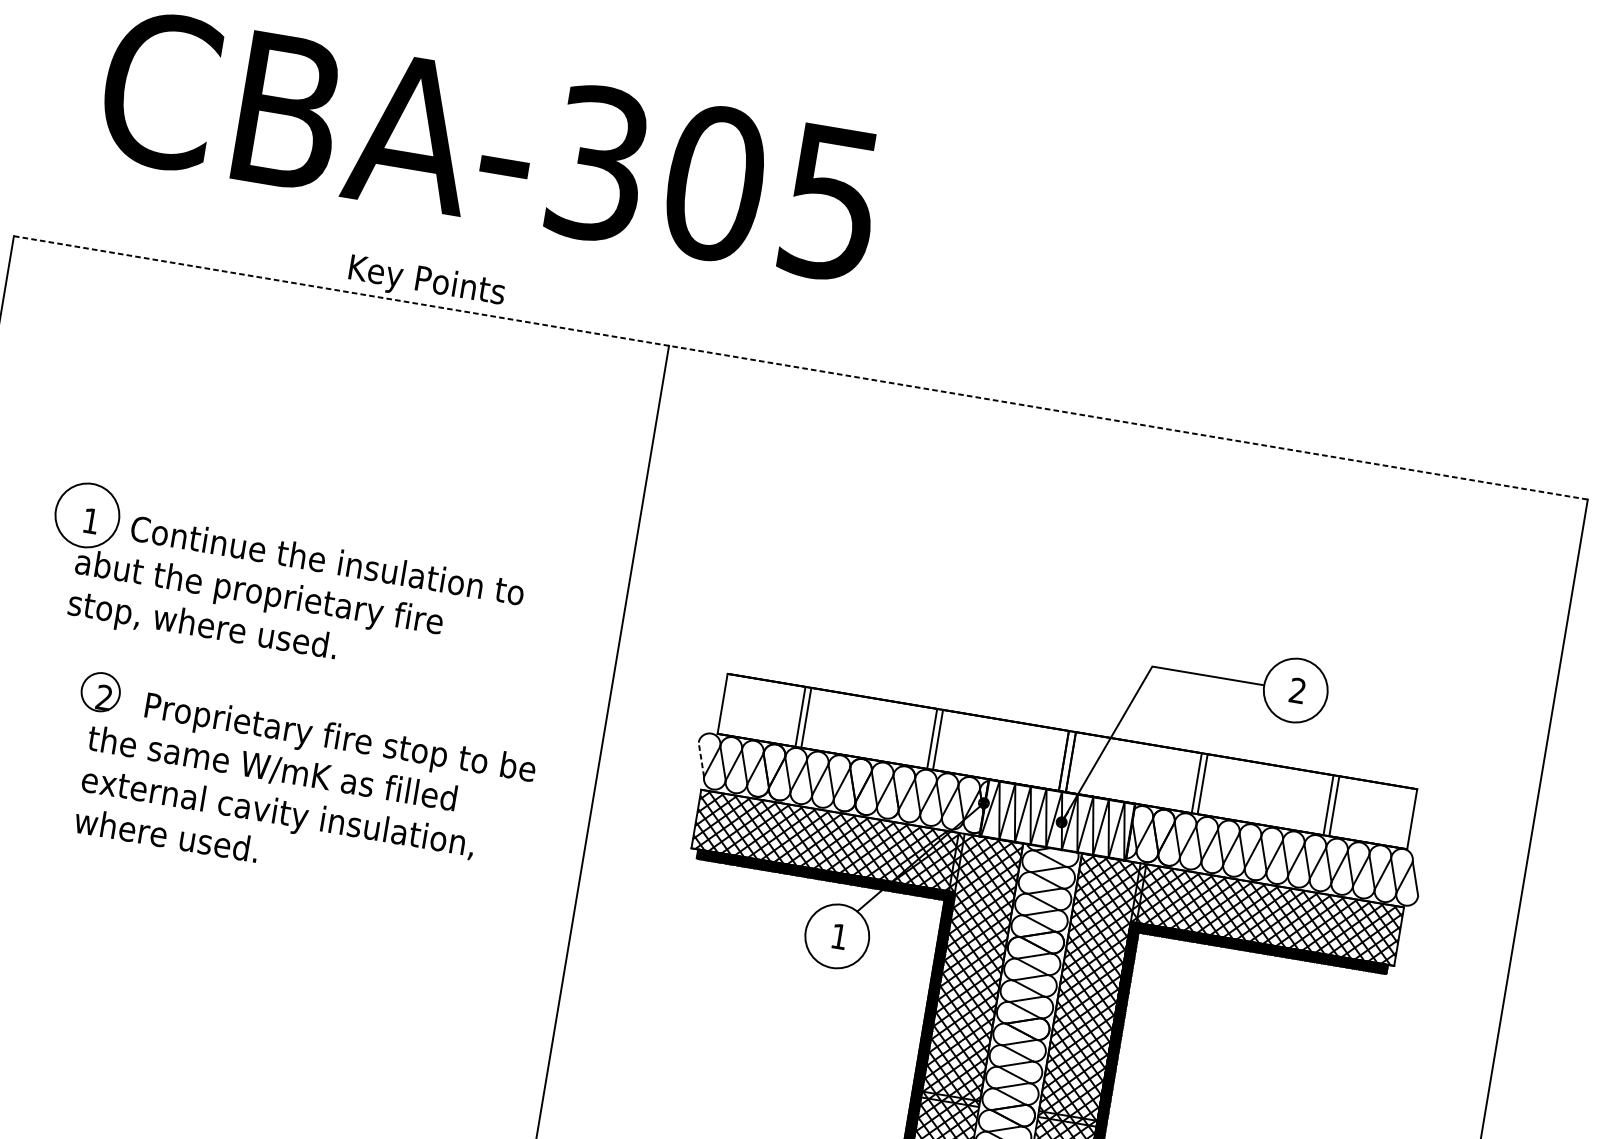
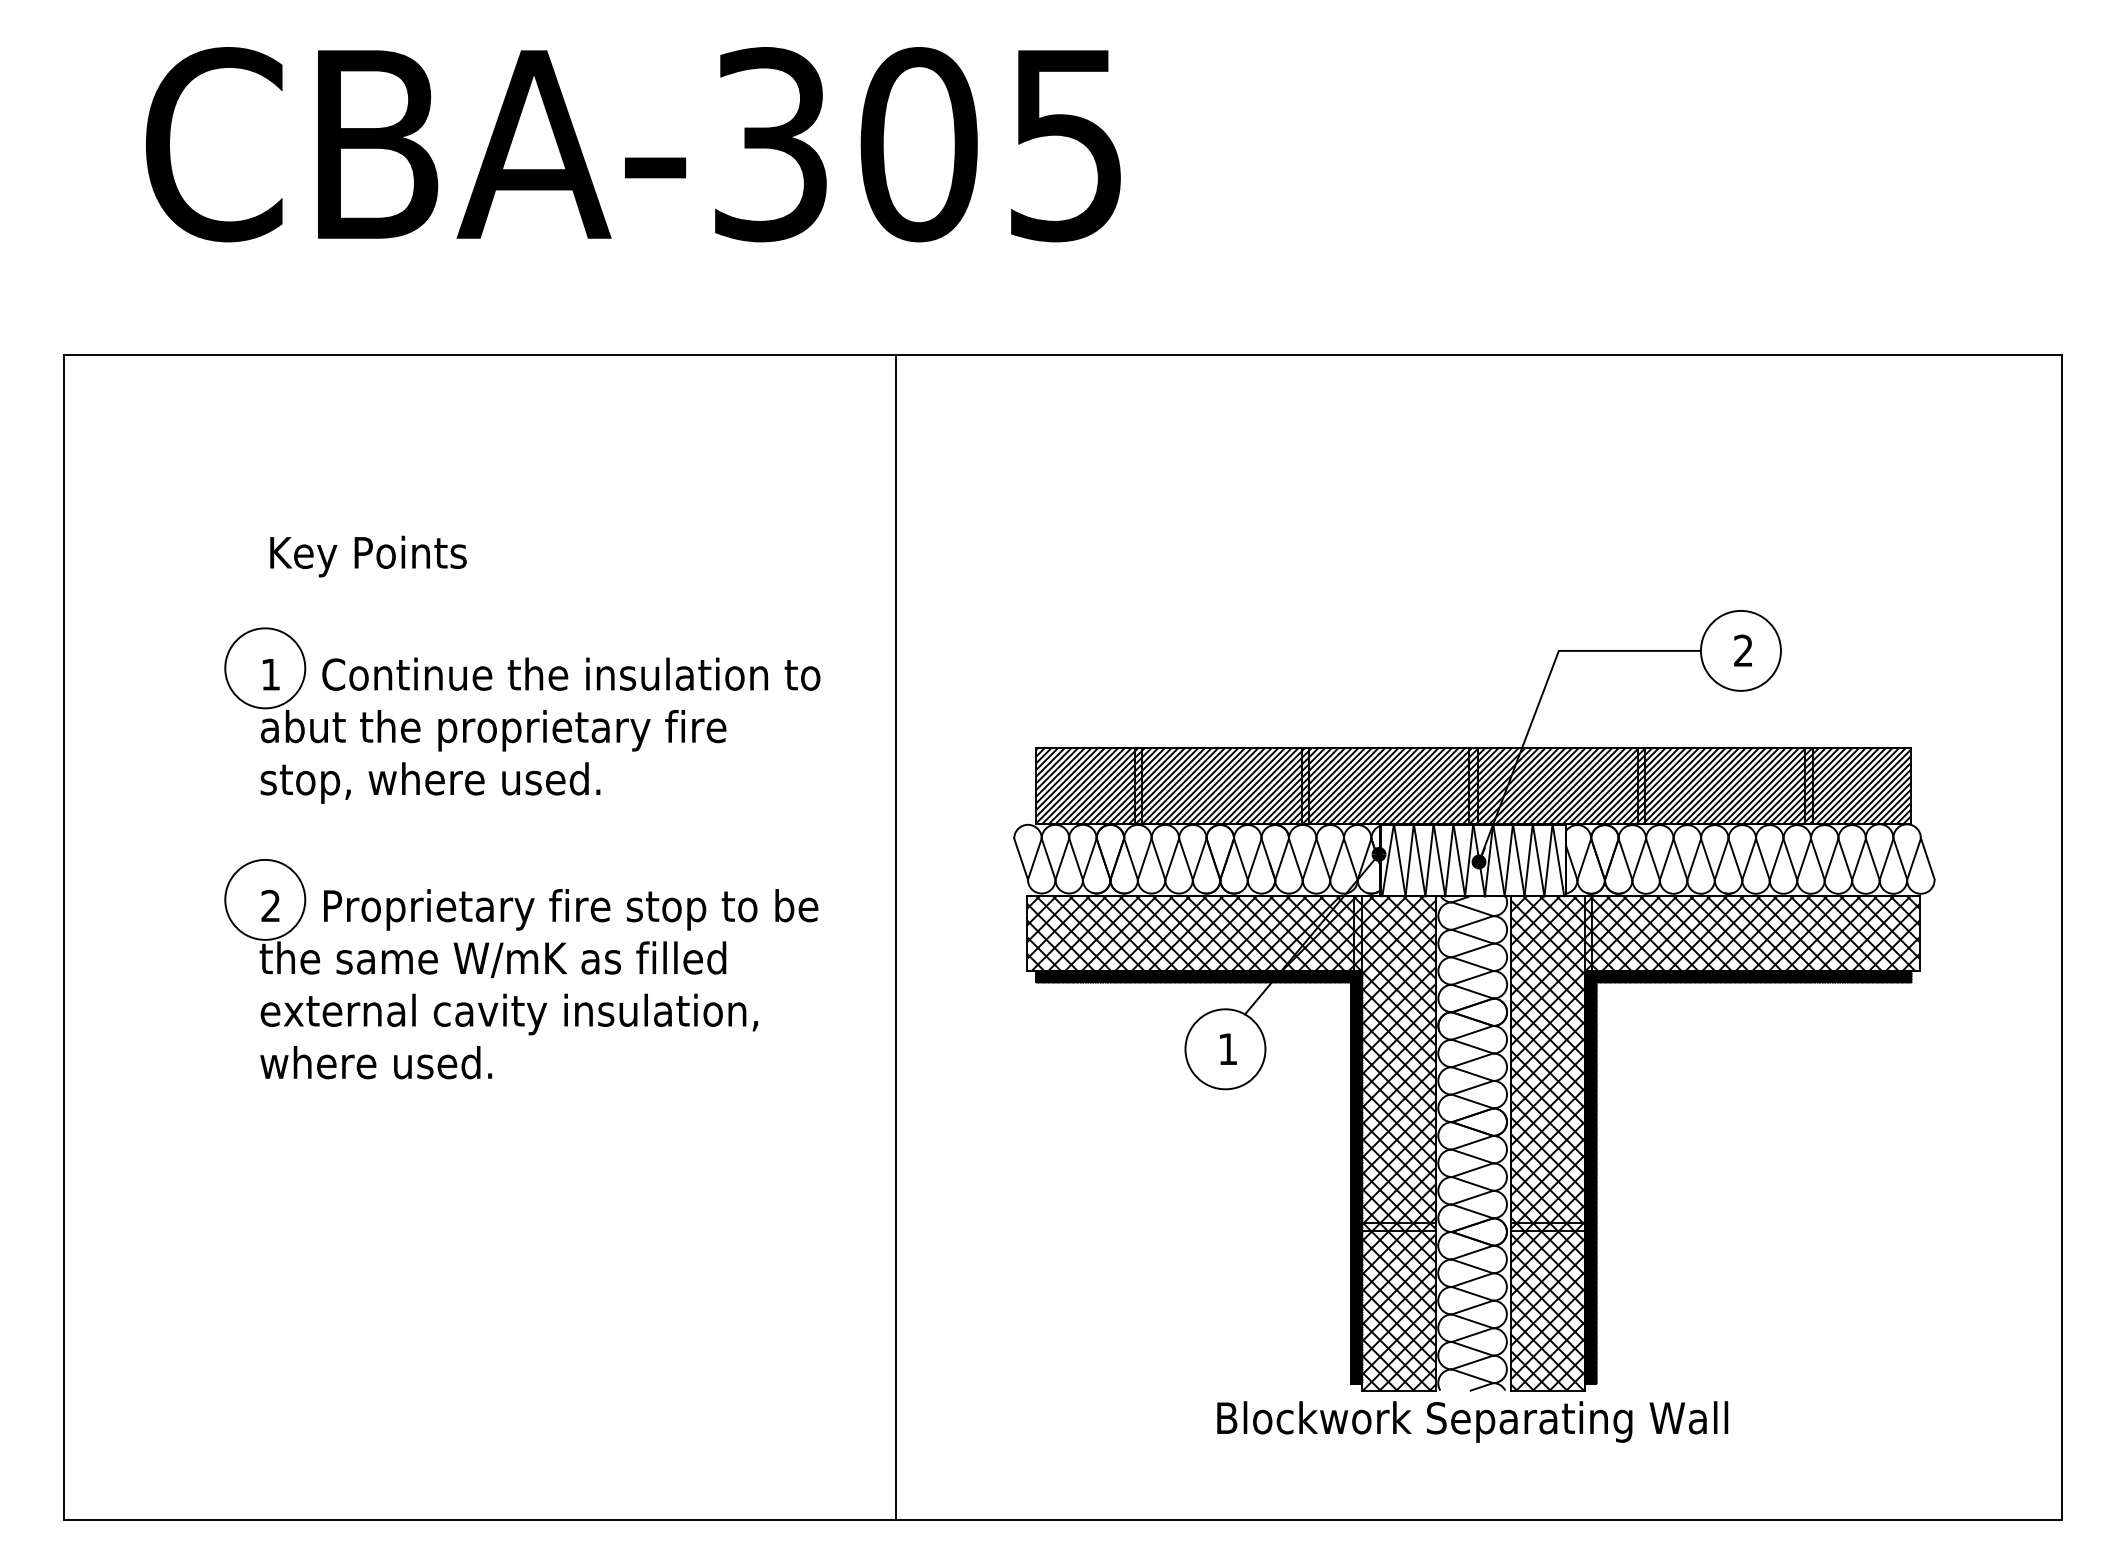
text: (426, 282) -> (368, 556), moved
line: (801, 367) -> (1063, 354), dashed -> solid
part: (287, 590) -> (527, 719), moved
circle: (100, 691) -> (265, 899), size x1.67
line: (701, 760) -> (1021, 859), dashed -> solid
hatch: (1067, 761) -> (1473, 785), added

